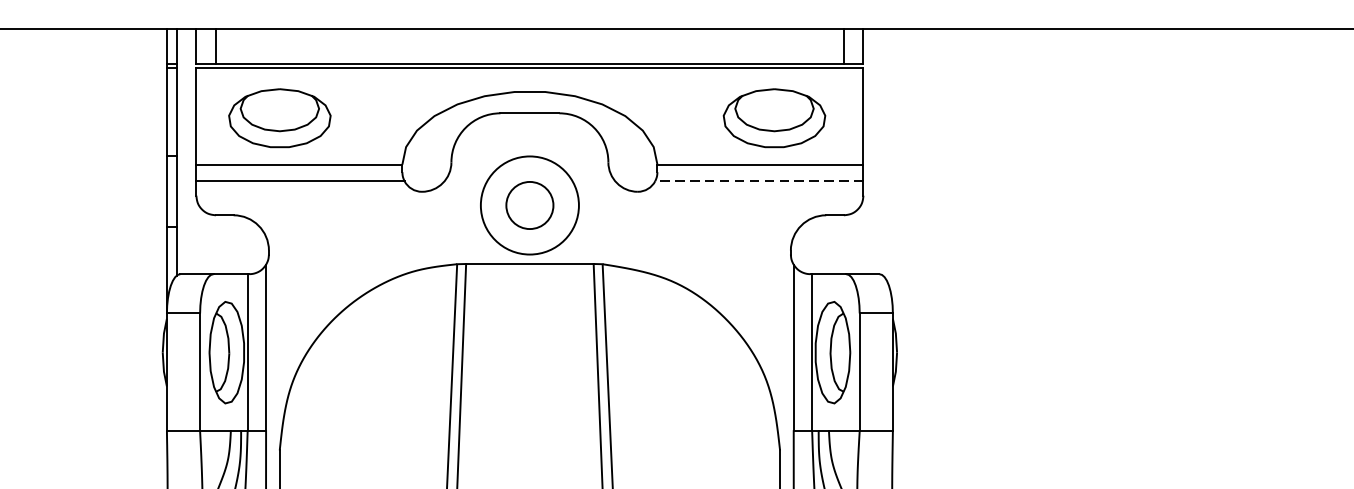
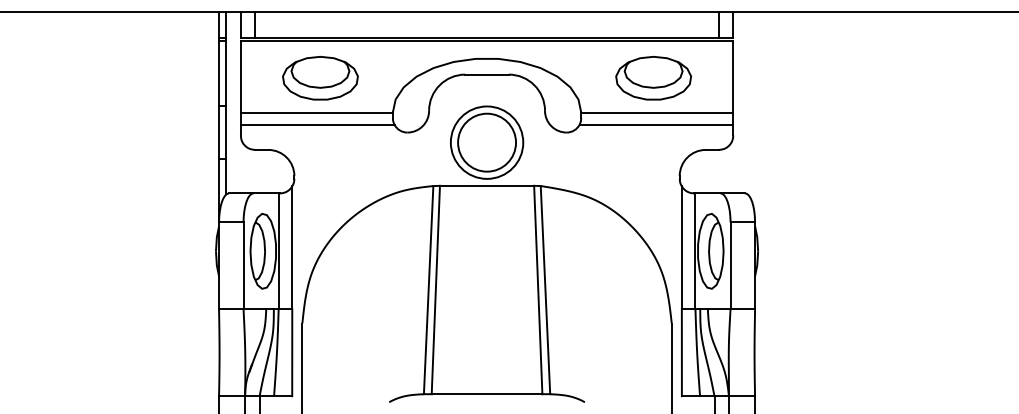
part: (279, 118) -> (320, 78), moved
part: (774, 118) -> (653, 78), moved
line: (759, 180) -> (656, 124), dashed -> solid
circle: (530, 205) -> (487, 142), size x1.67

